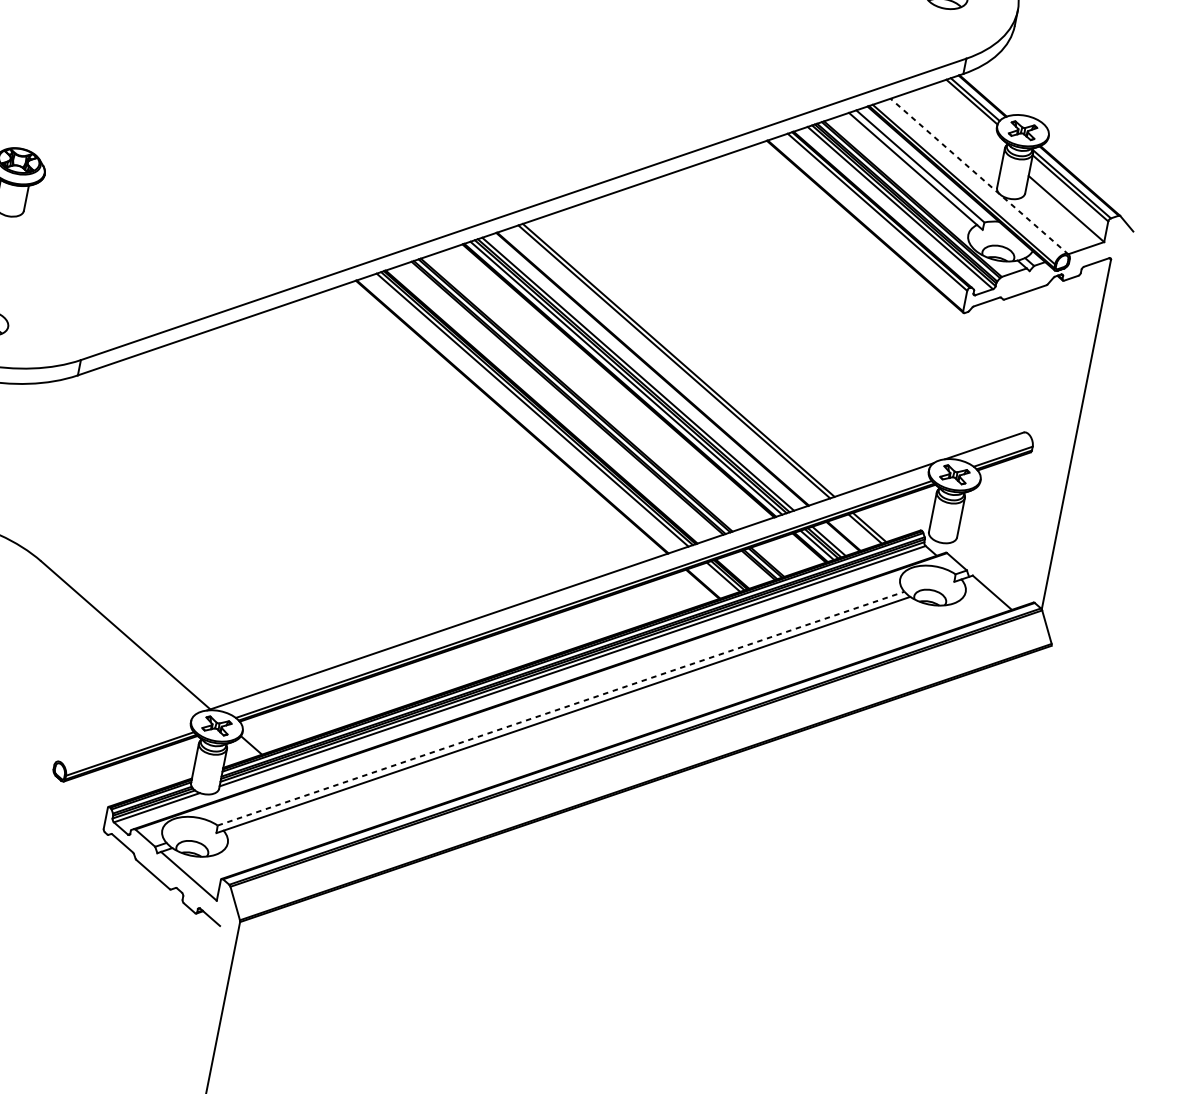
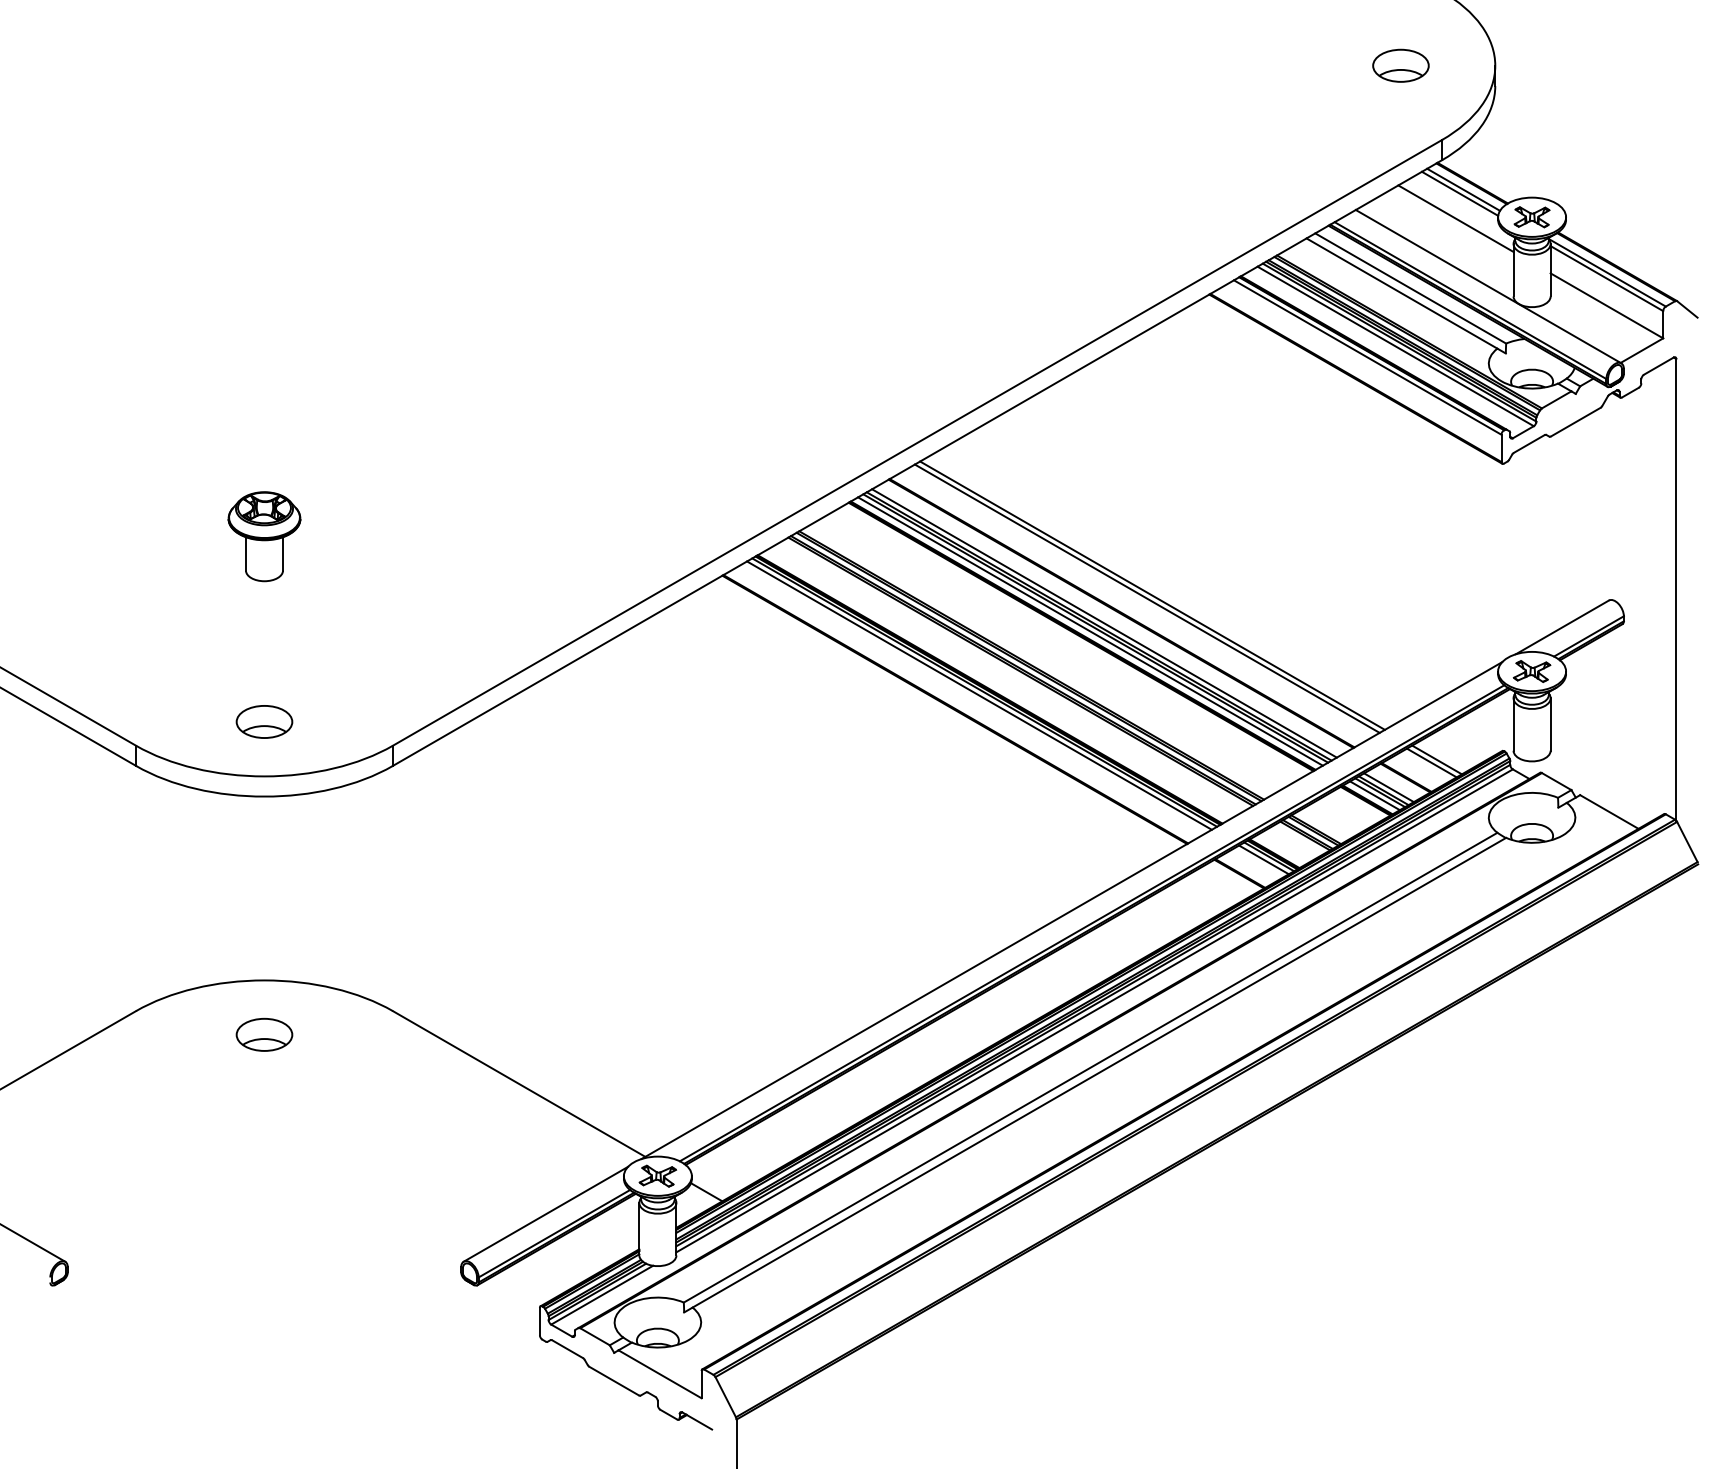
line: (964, 120) -> (1455, 218), added
line: (979, 176) -> (1488, 286), dashed -> solid
line: (561, 708) -> (1090, 1067), dashed -> solid
line: (126, 737) -> (545, 1213), added

